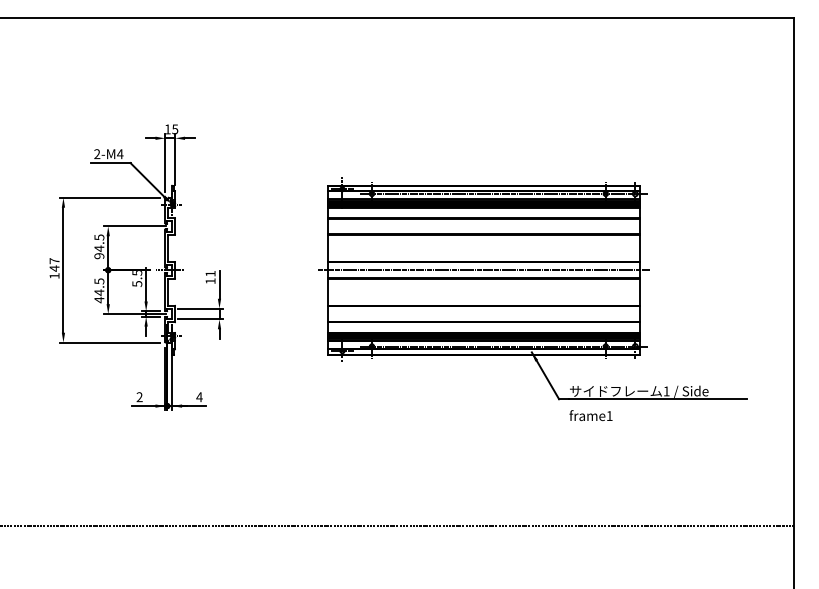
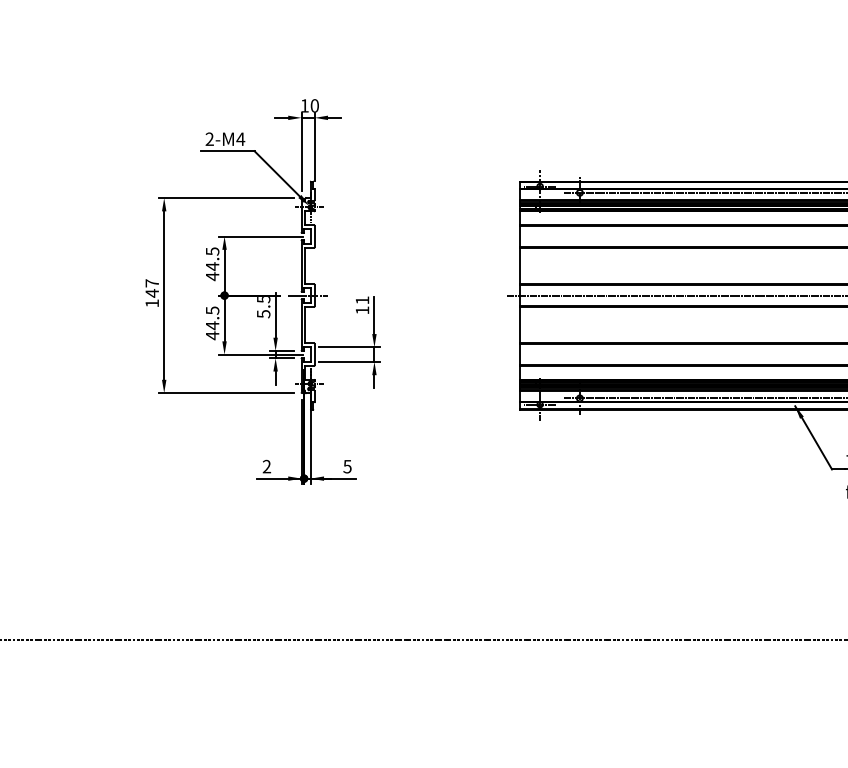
text: (175, 129) -> (315, 105), 15 -> 10
text: (99, 255) -> (212, 275), 94.5 -> 44.5
text: (199, 397) -> (347, 467), 4 -> 5

